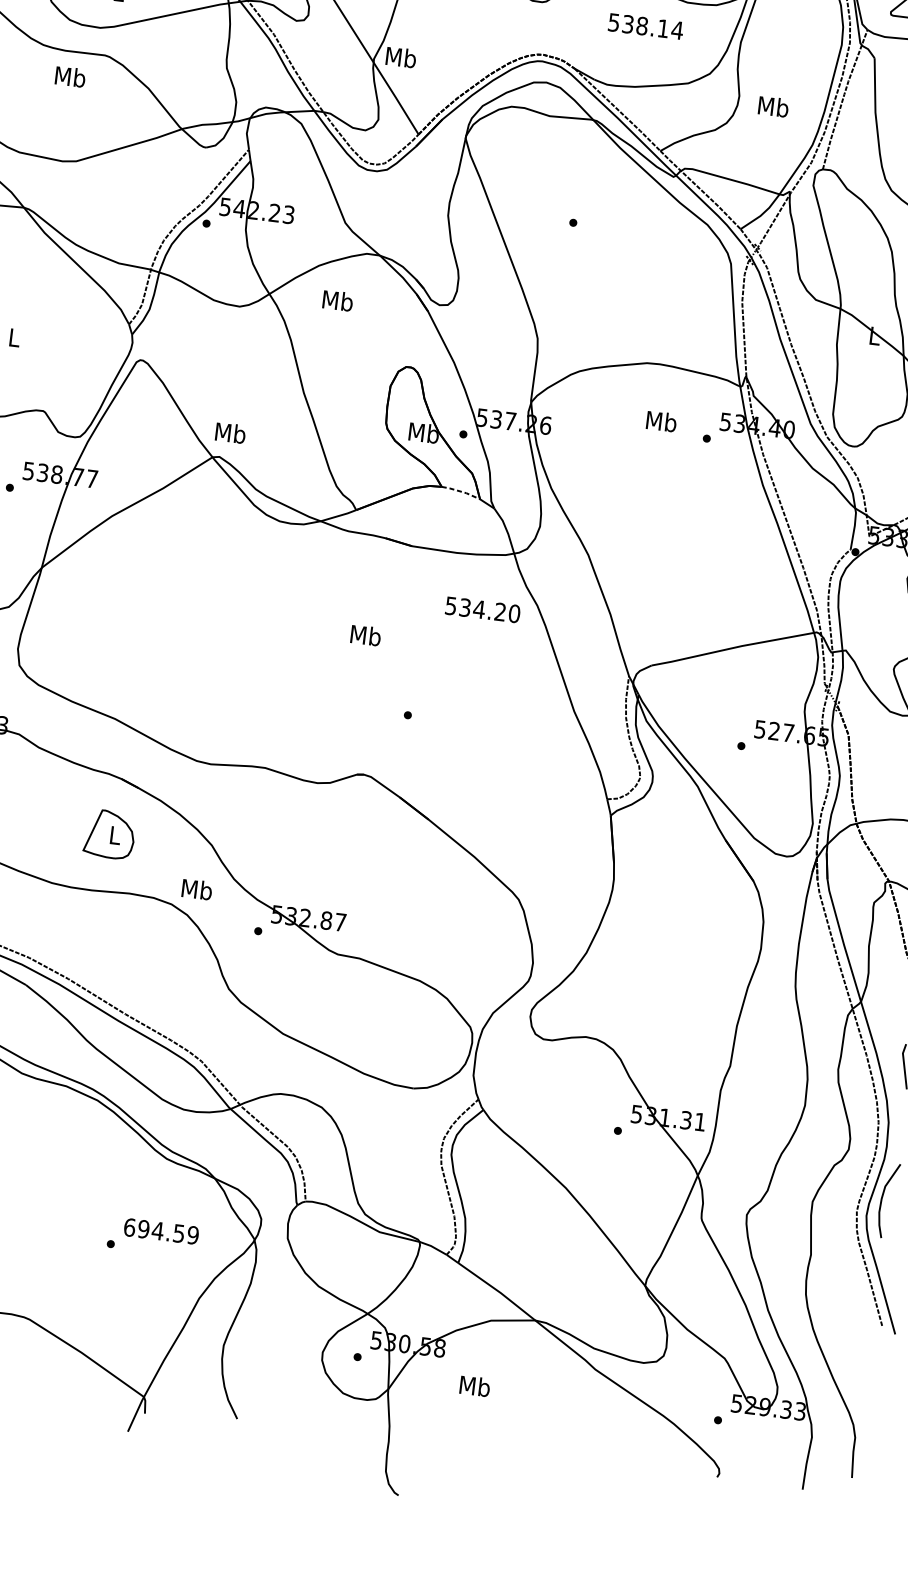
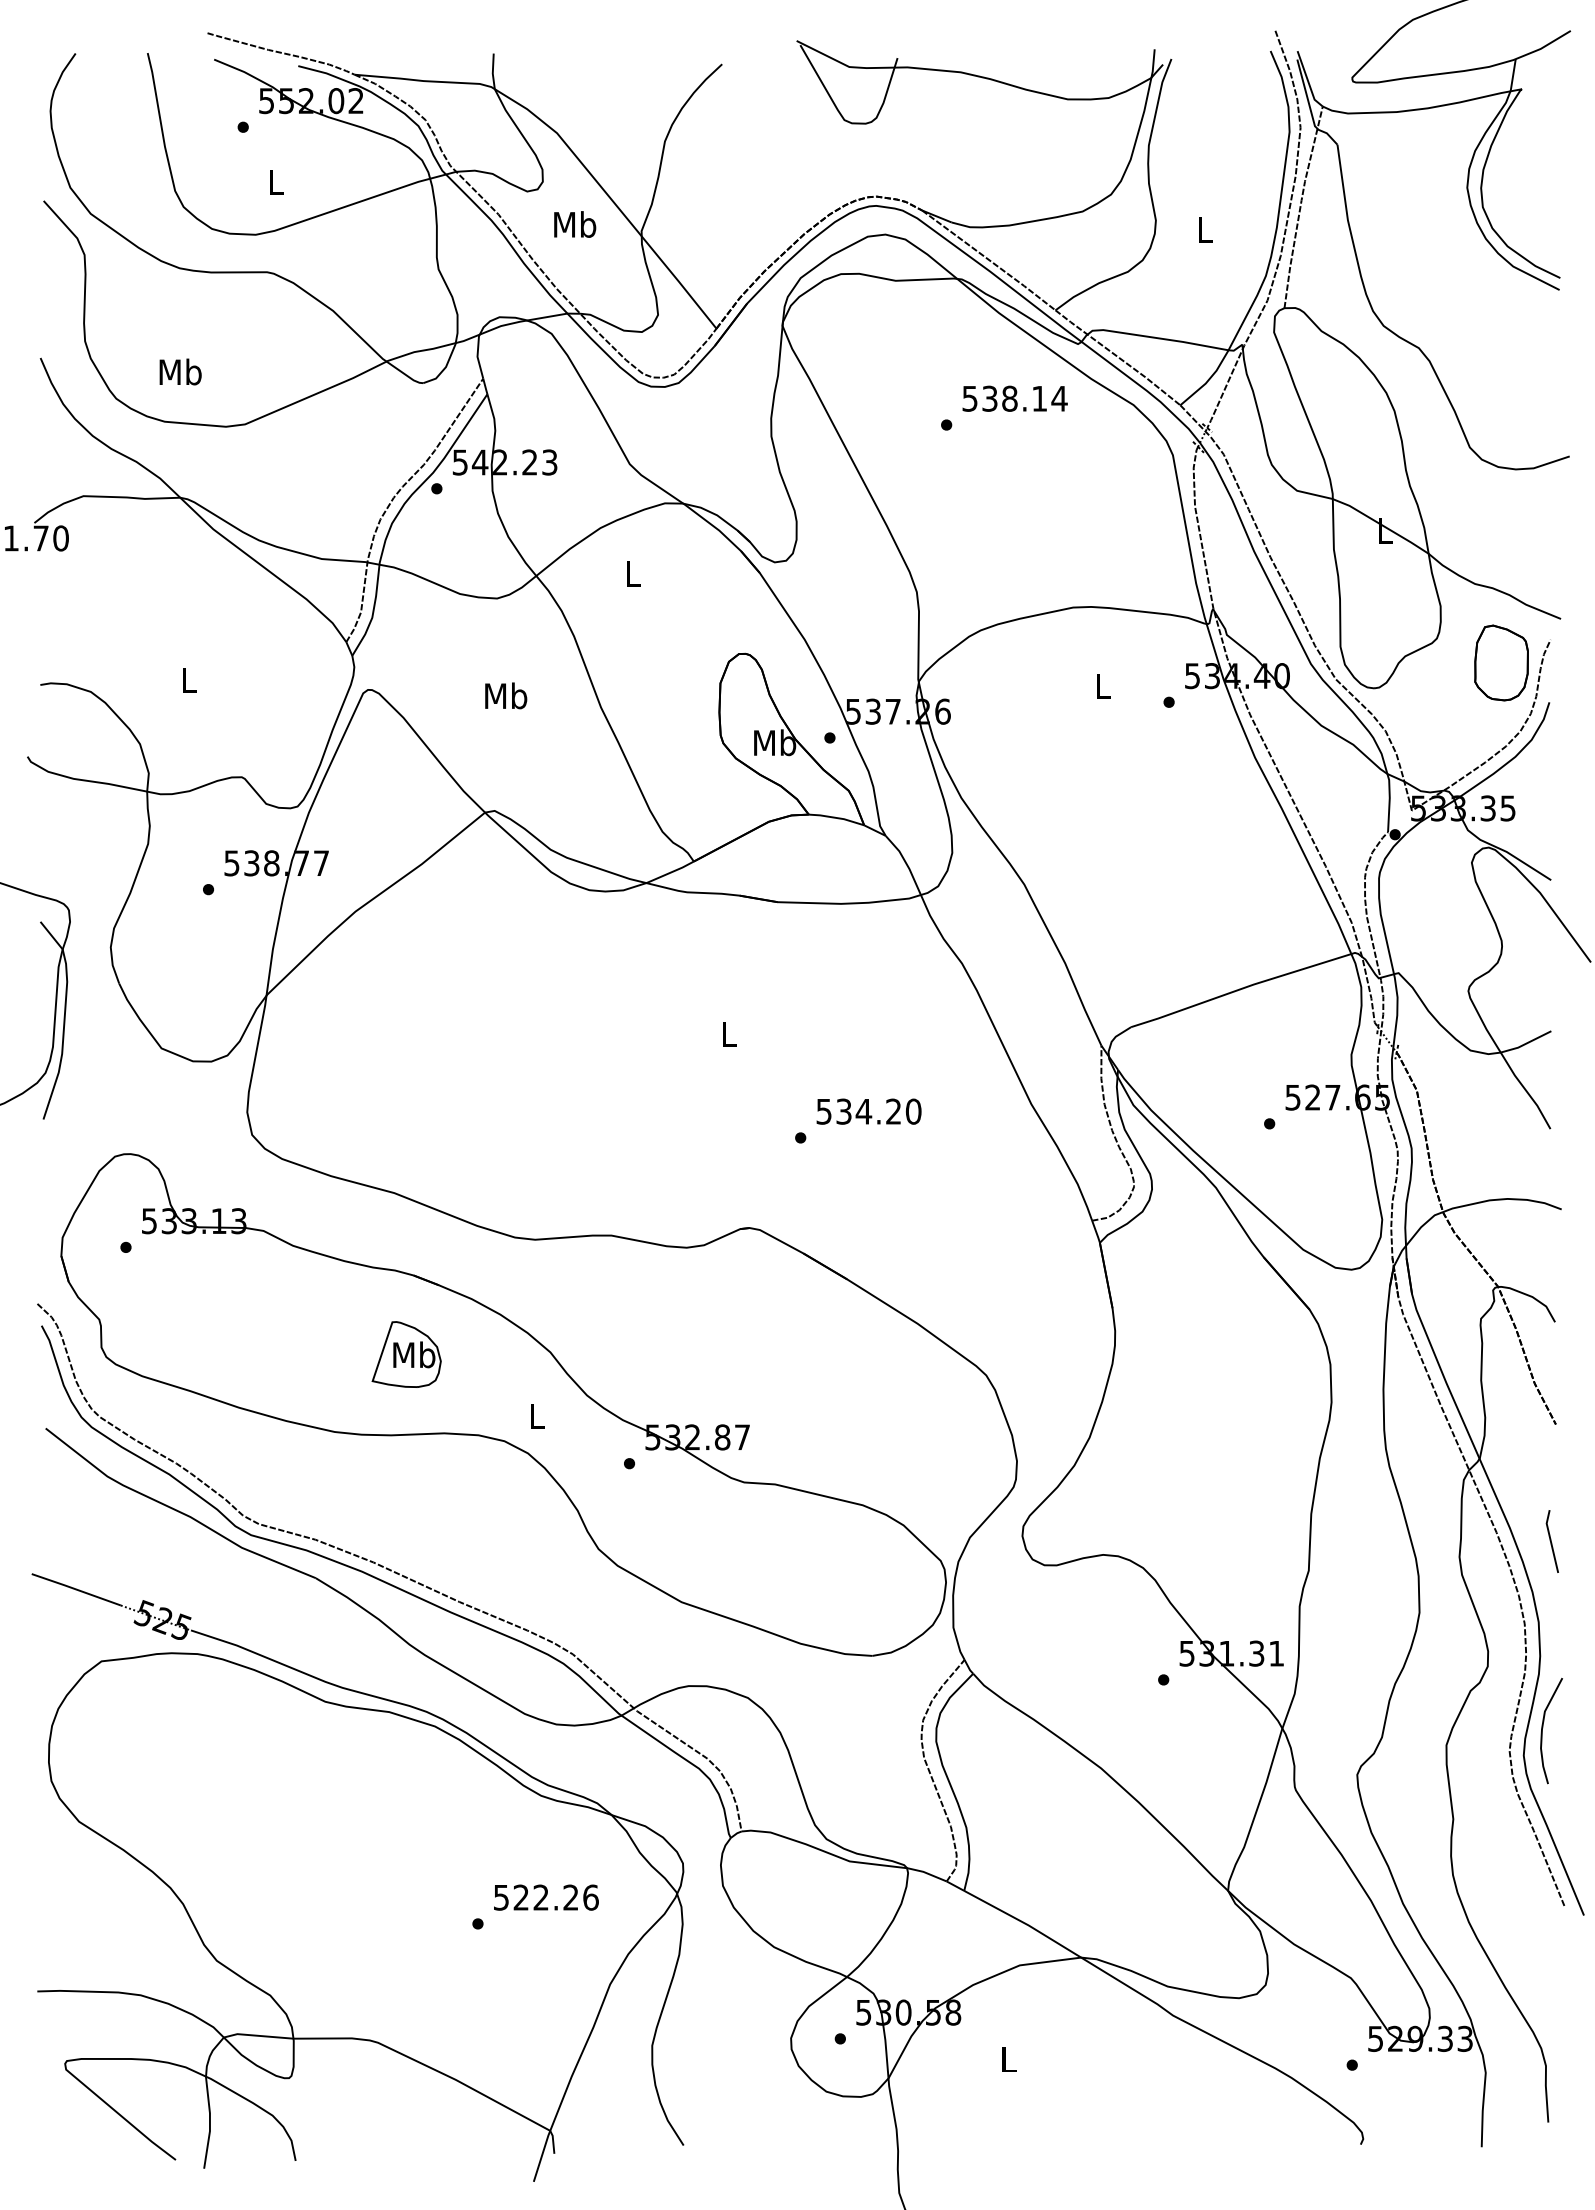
text: (645, 26) -> (1014, 398), moved
text: (401, 57) -> (575, 224), moved
text: (70, 76) -> (180, 371), moved
text: (773, 106) -> (1205, 229), Mb -> L
text: (337, 300) -> (632, 573), Mb -> L
text: (661, 421) -> (1103, 685), Mb -> L
text: (230, 432) -> (506, 695), moved
line: (461, 491) -> (836, 817), dashed -> solid
text: (482, 609) -> (868, 1111), moved
text: (365, 634) -> (728, 1033), Mb -> L
text: (115, 835) -> (414, 1354), L -> Mb
text: (197, 889) -> (537, 1415), Mb -> L
text: (160, 1231) -> (545, 1897), 694.59 -> 522.26
text: (474, 1386) -> (1008, 2059), Mb -> L

